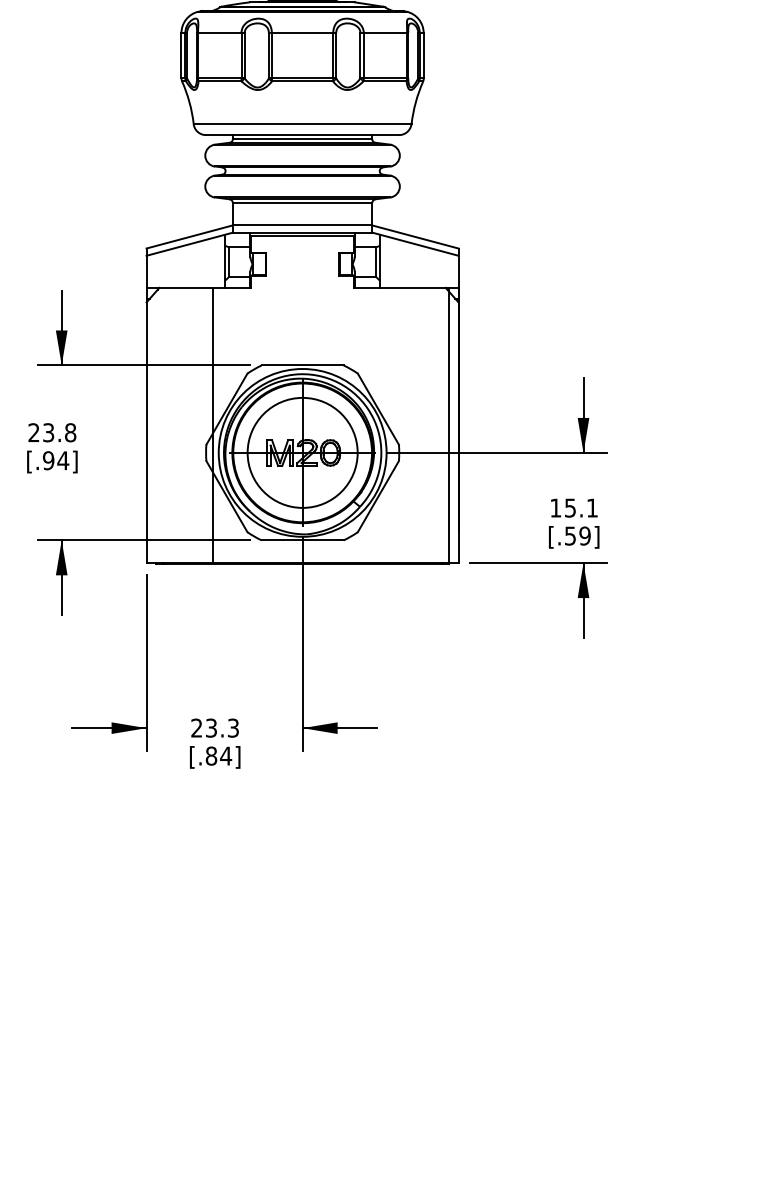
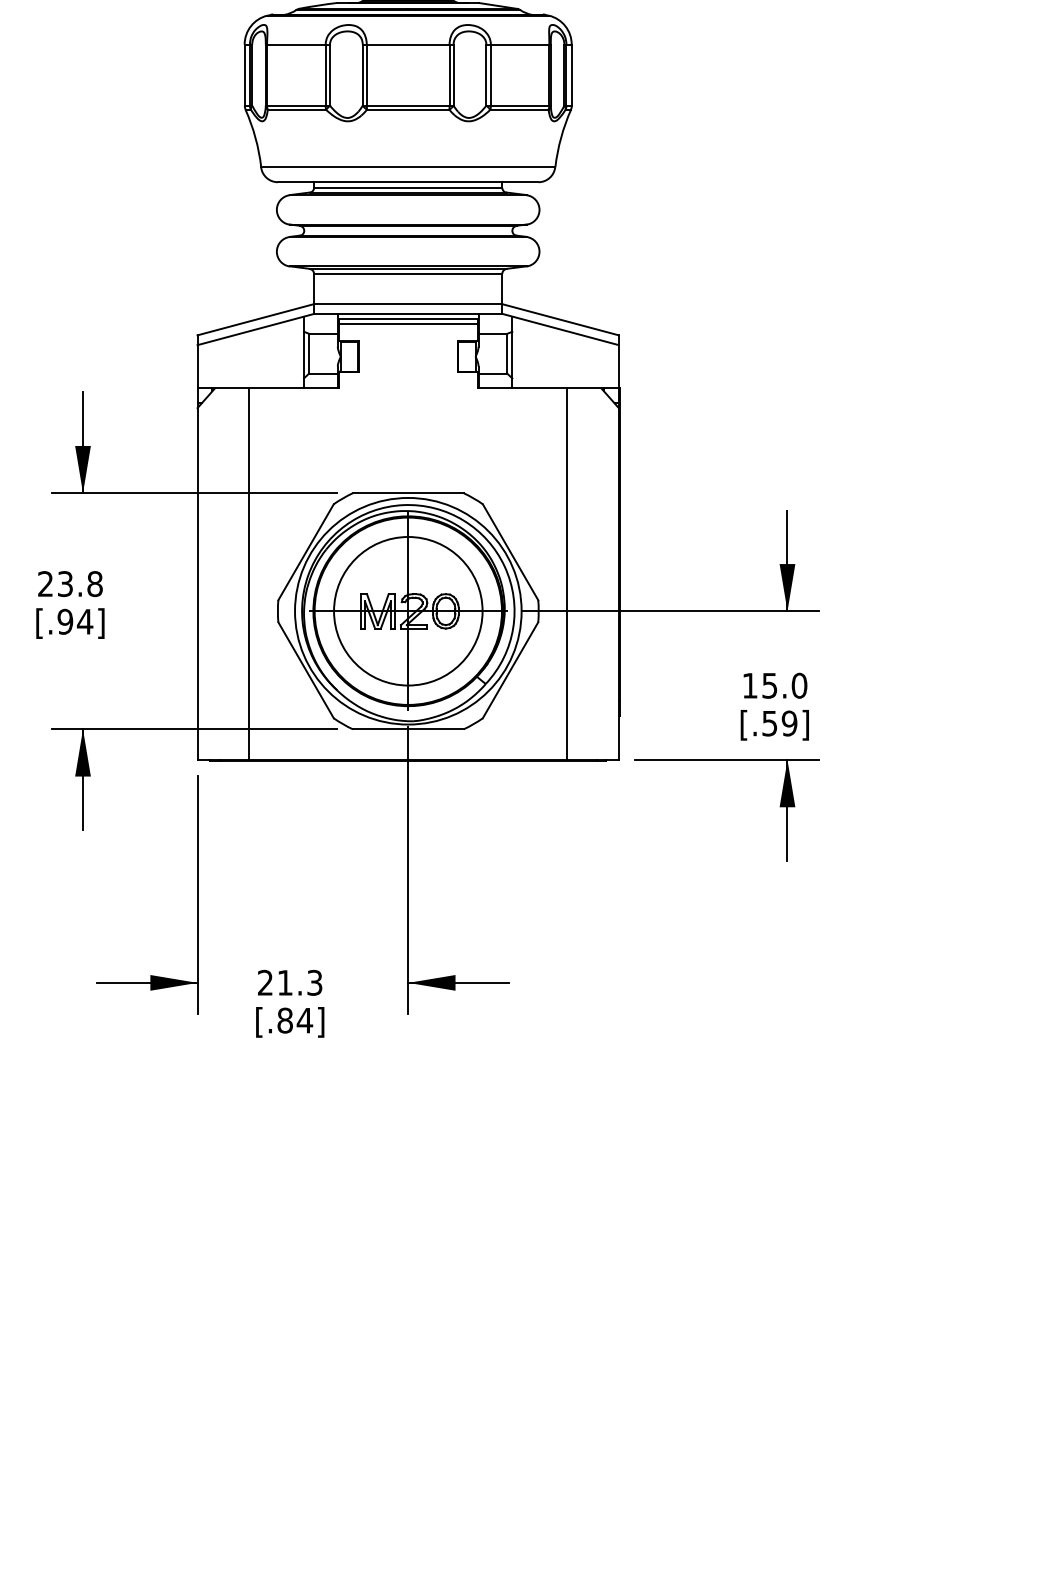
line: (302, 240) -> (407, 324), added
line: (213, 425) -> (249, 574), moved
line: (448, 425) -> (567, 574), moved
text: (592, 507) -> (799, 685), 15.1 -> 15.0
text: (210, 727) -> (284, 982), 23.3 -> 21.3

